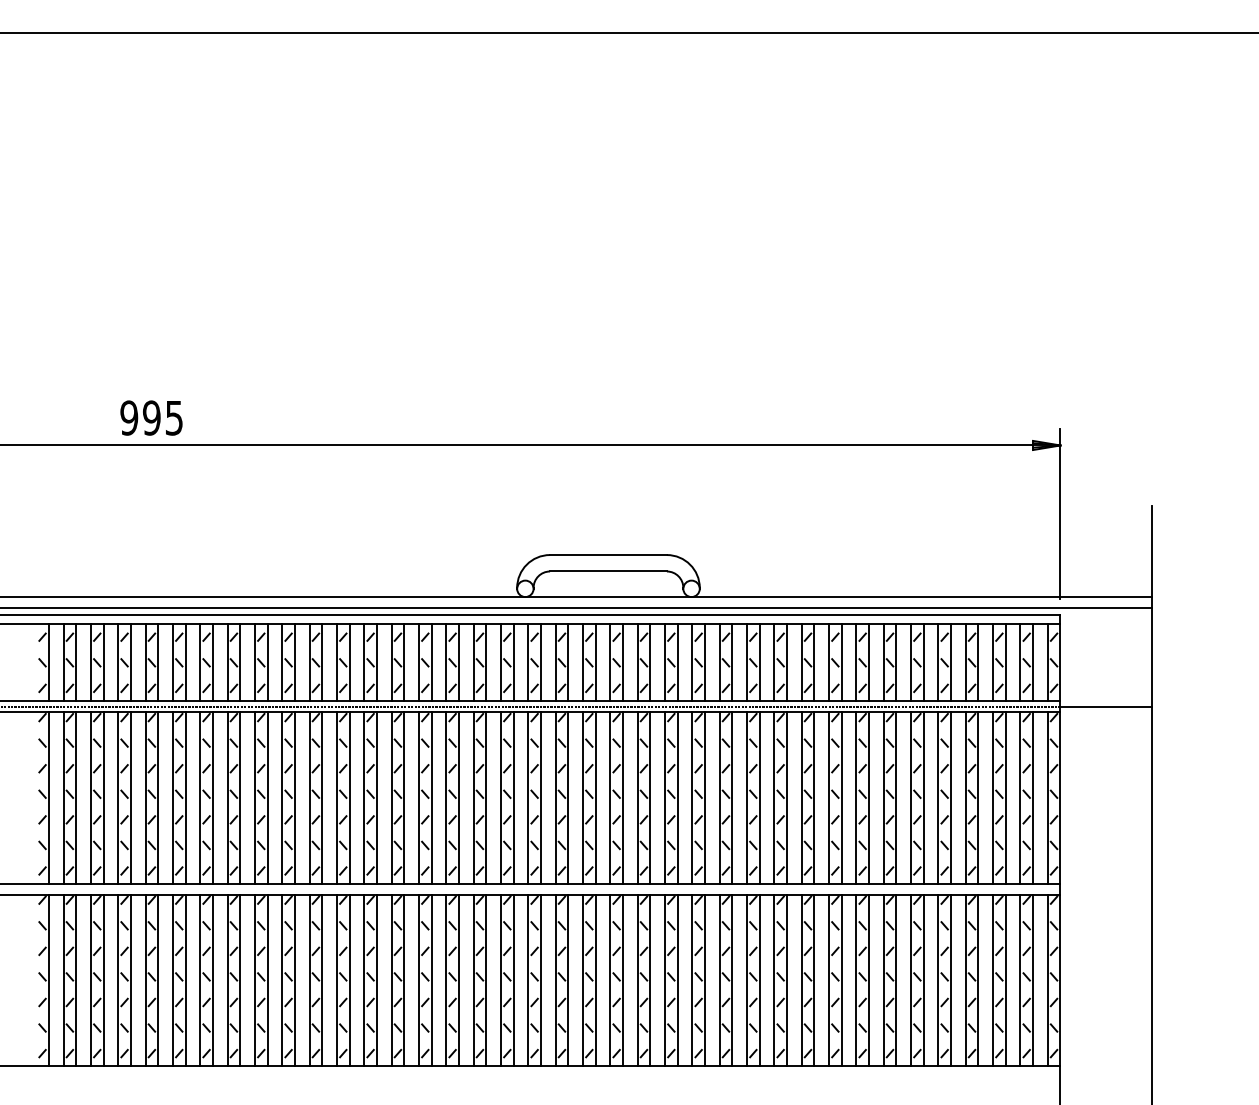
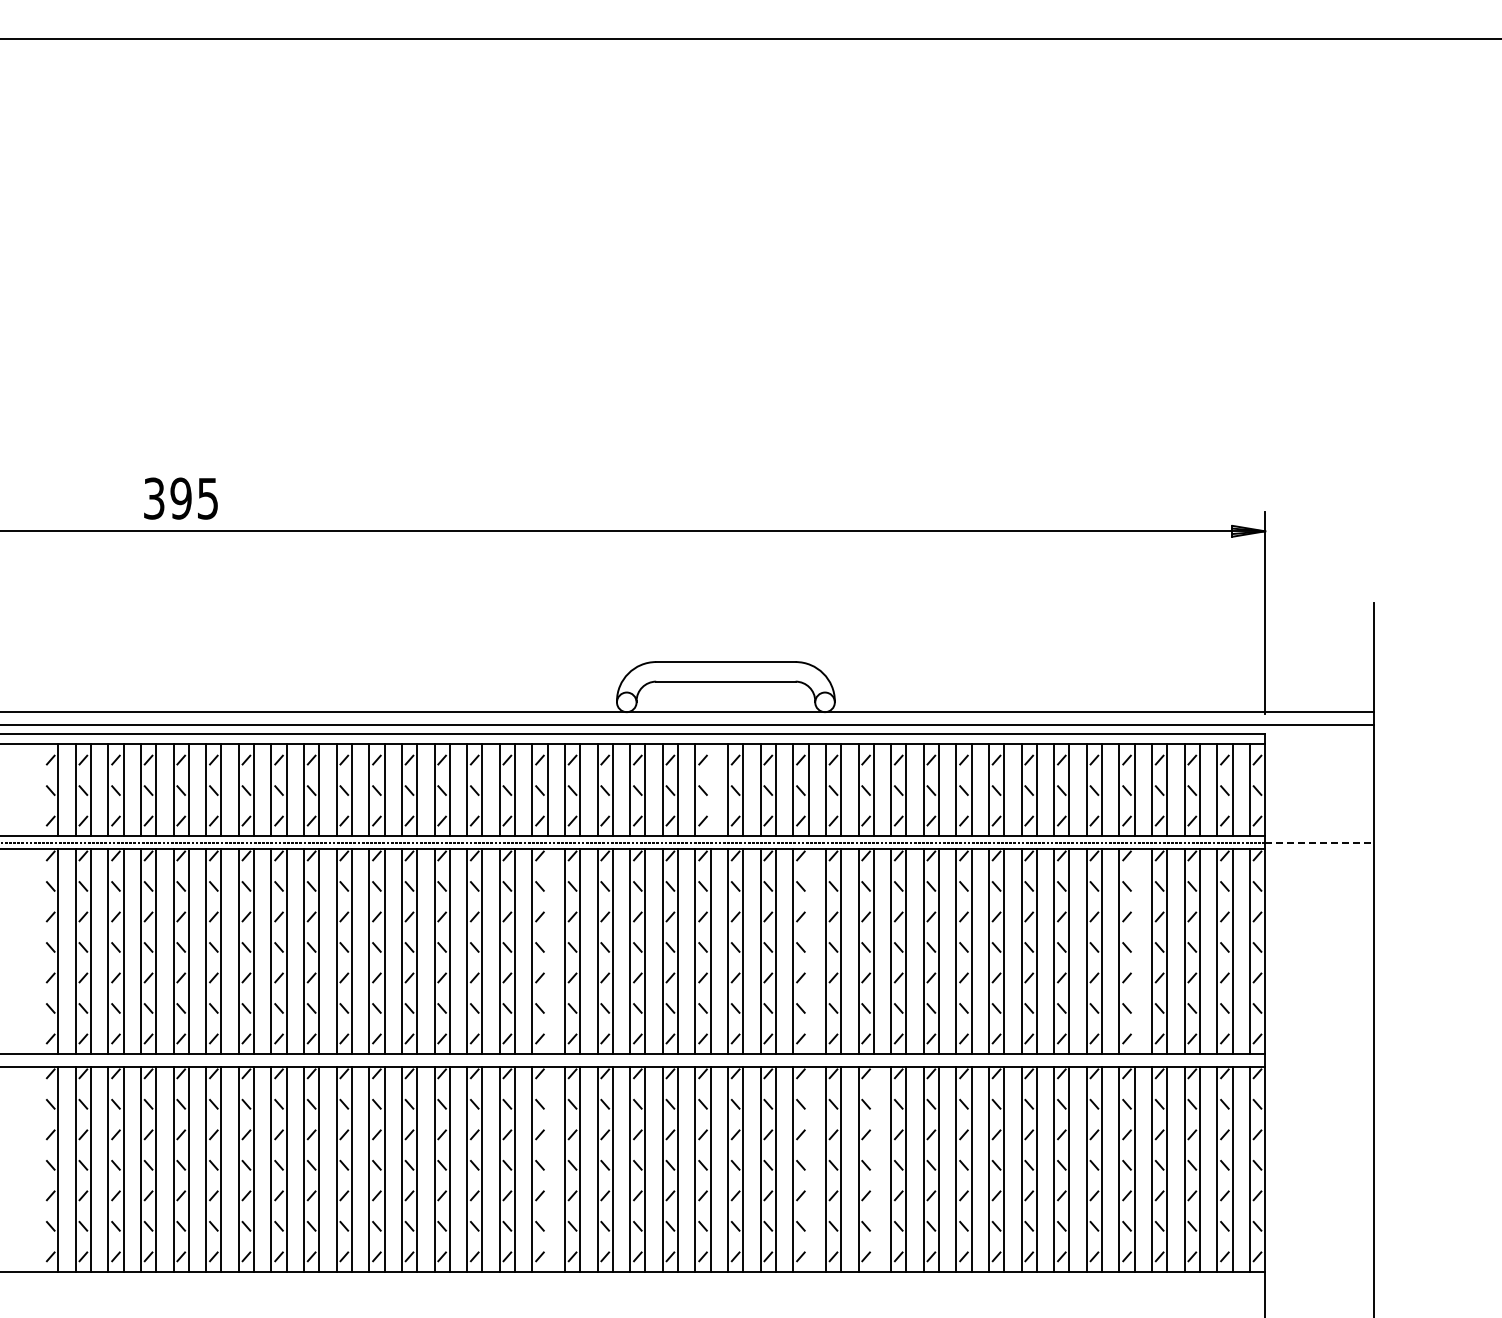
text: (128, 417) -> (153, 498), 995 -> 395
line: (595, 661) -> (710, 789), removed
line: (1106, 706) -> (1320, 842), solid -> dashed
line: (458, 797) -> (547, 951), removed
line: (677, 797) -> (808, 951), removed
line: (950, 797) -> (1134, 951), removed
line: (458, 980) -> (547, 1169), removed
line: (677, 980) -> (808, 1169), removed
line: (732, 980) -> (873, 1169), removed

